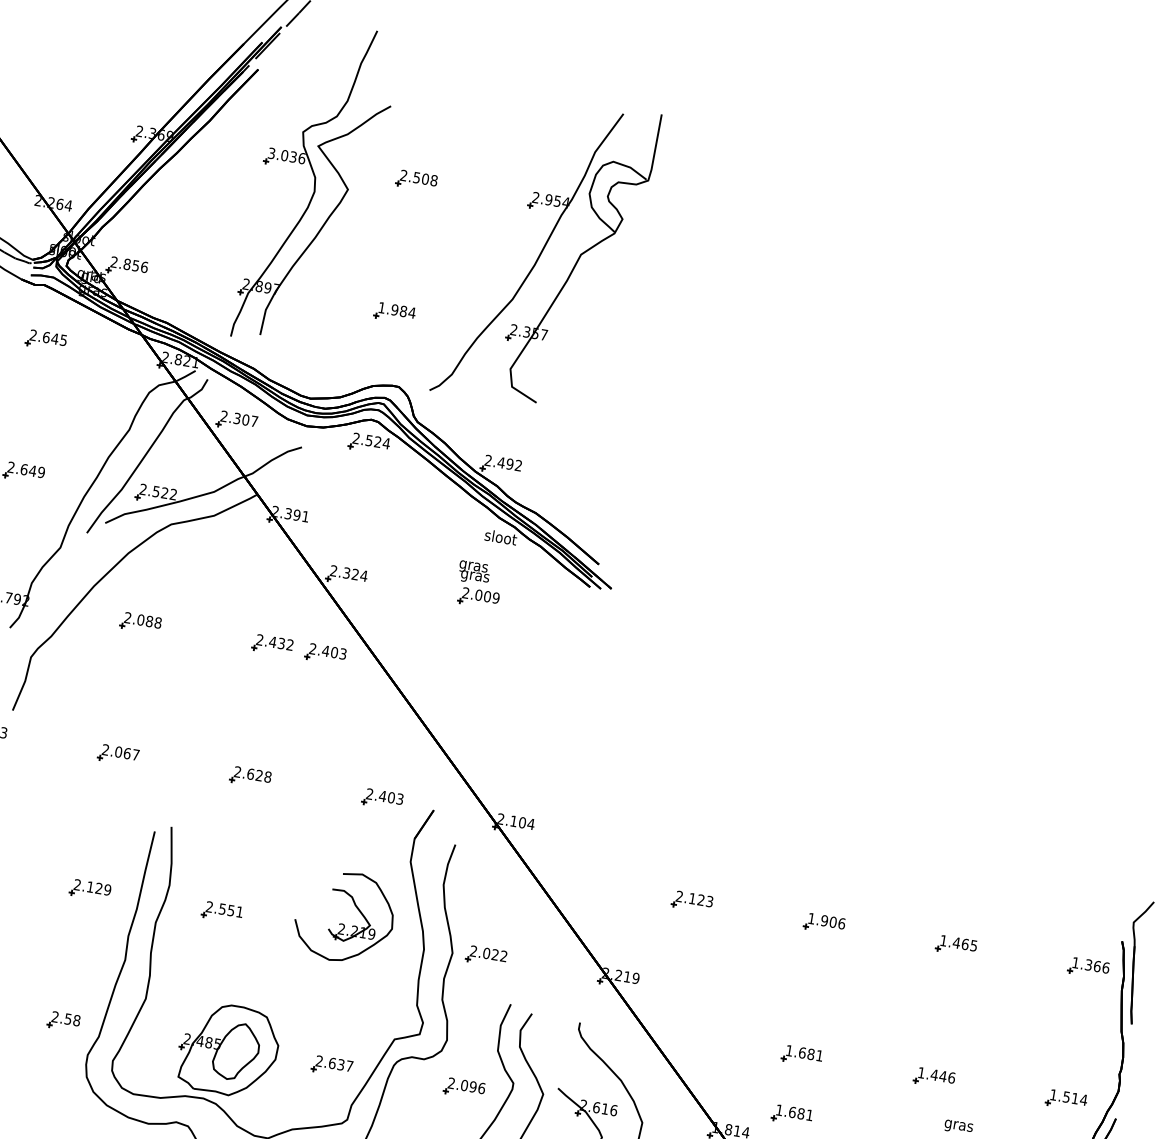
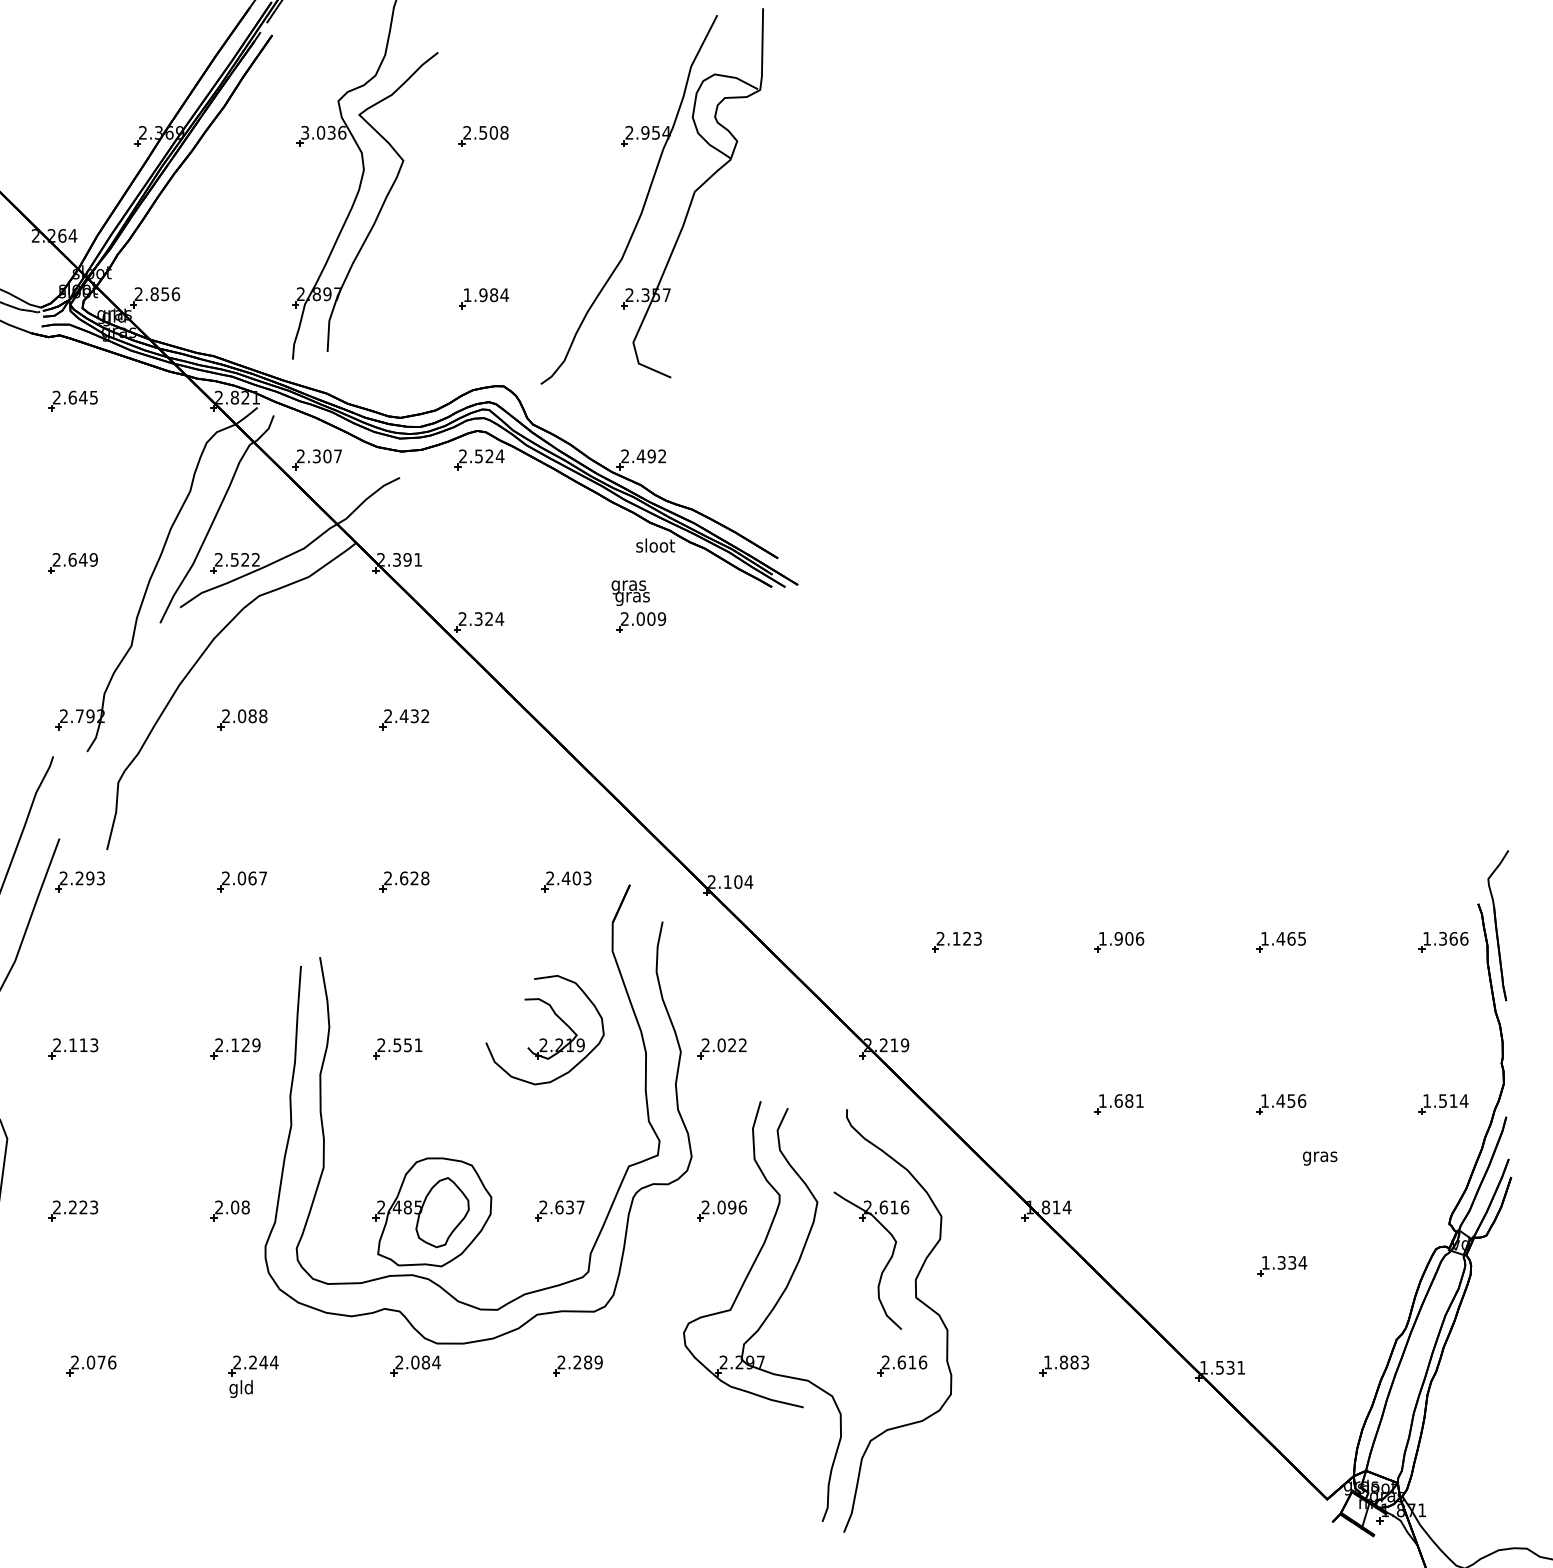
part: (325, 653) -> (469, 719), removed
text: (68, 1019) -> (235, 1207), 2.58 -> 2.08
text: (943, 1076) -> (1291, 1100), 1.446 -> 1.456
part: (791, 1115) -> (1118, 1177), removed

